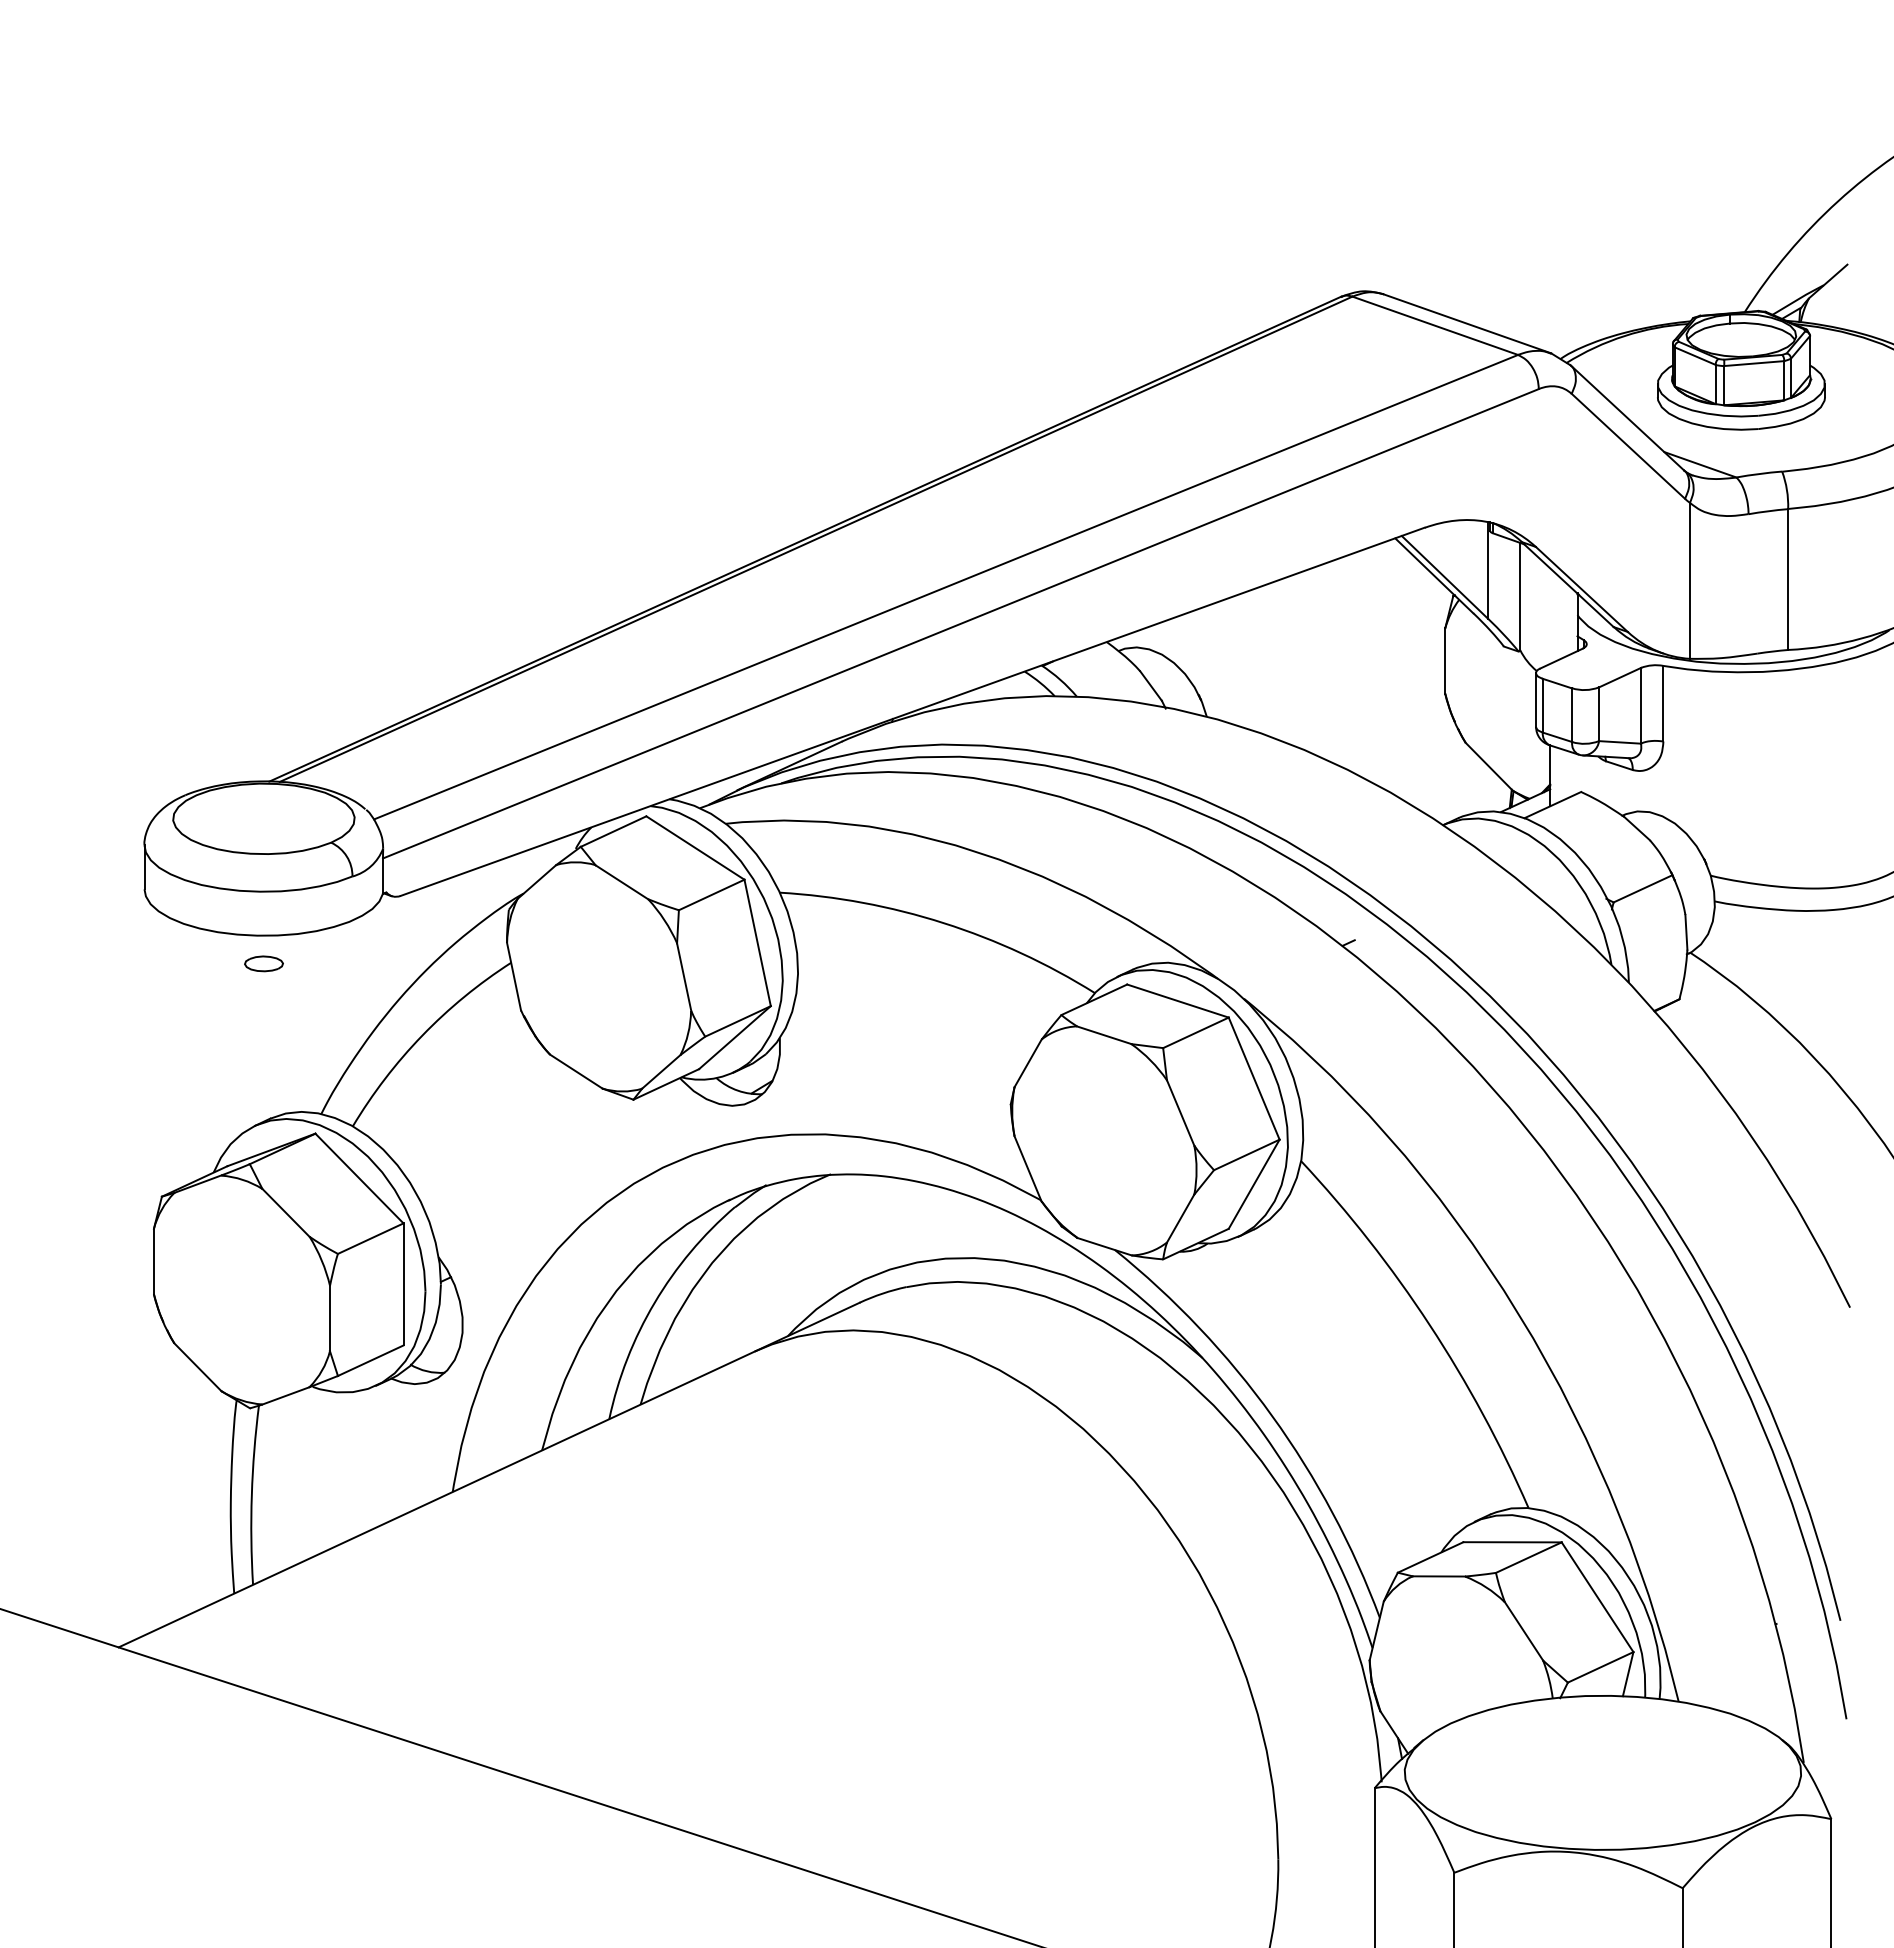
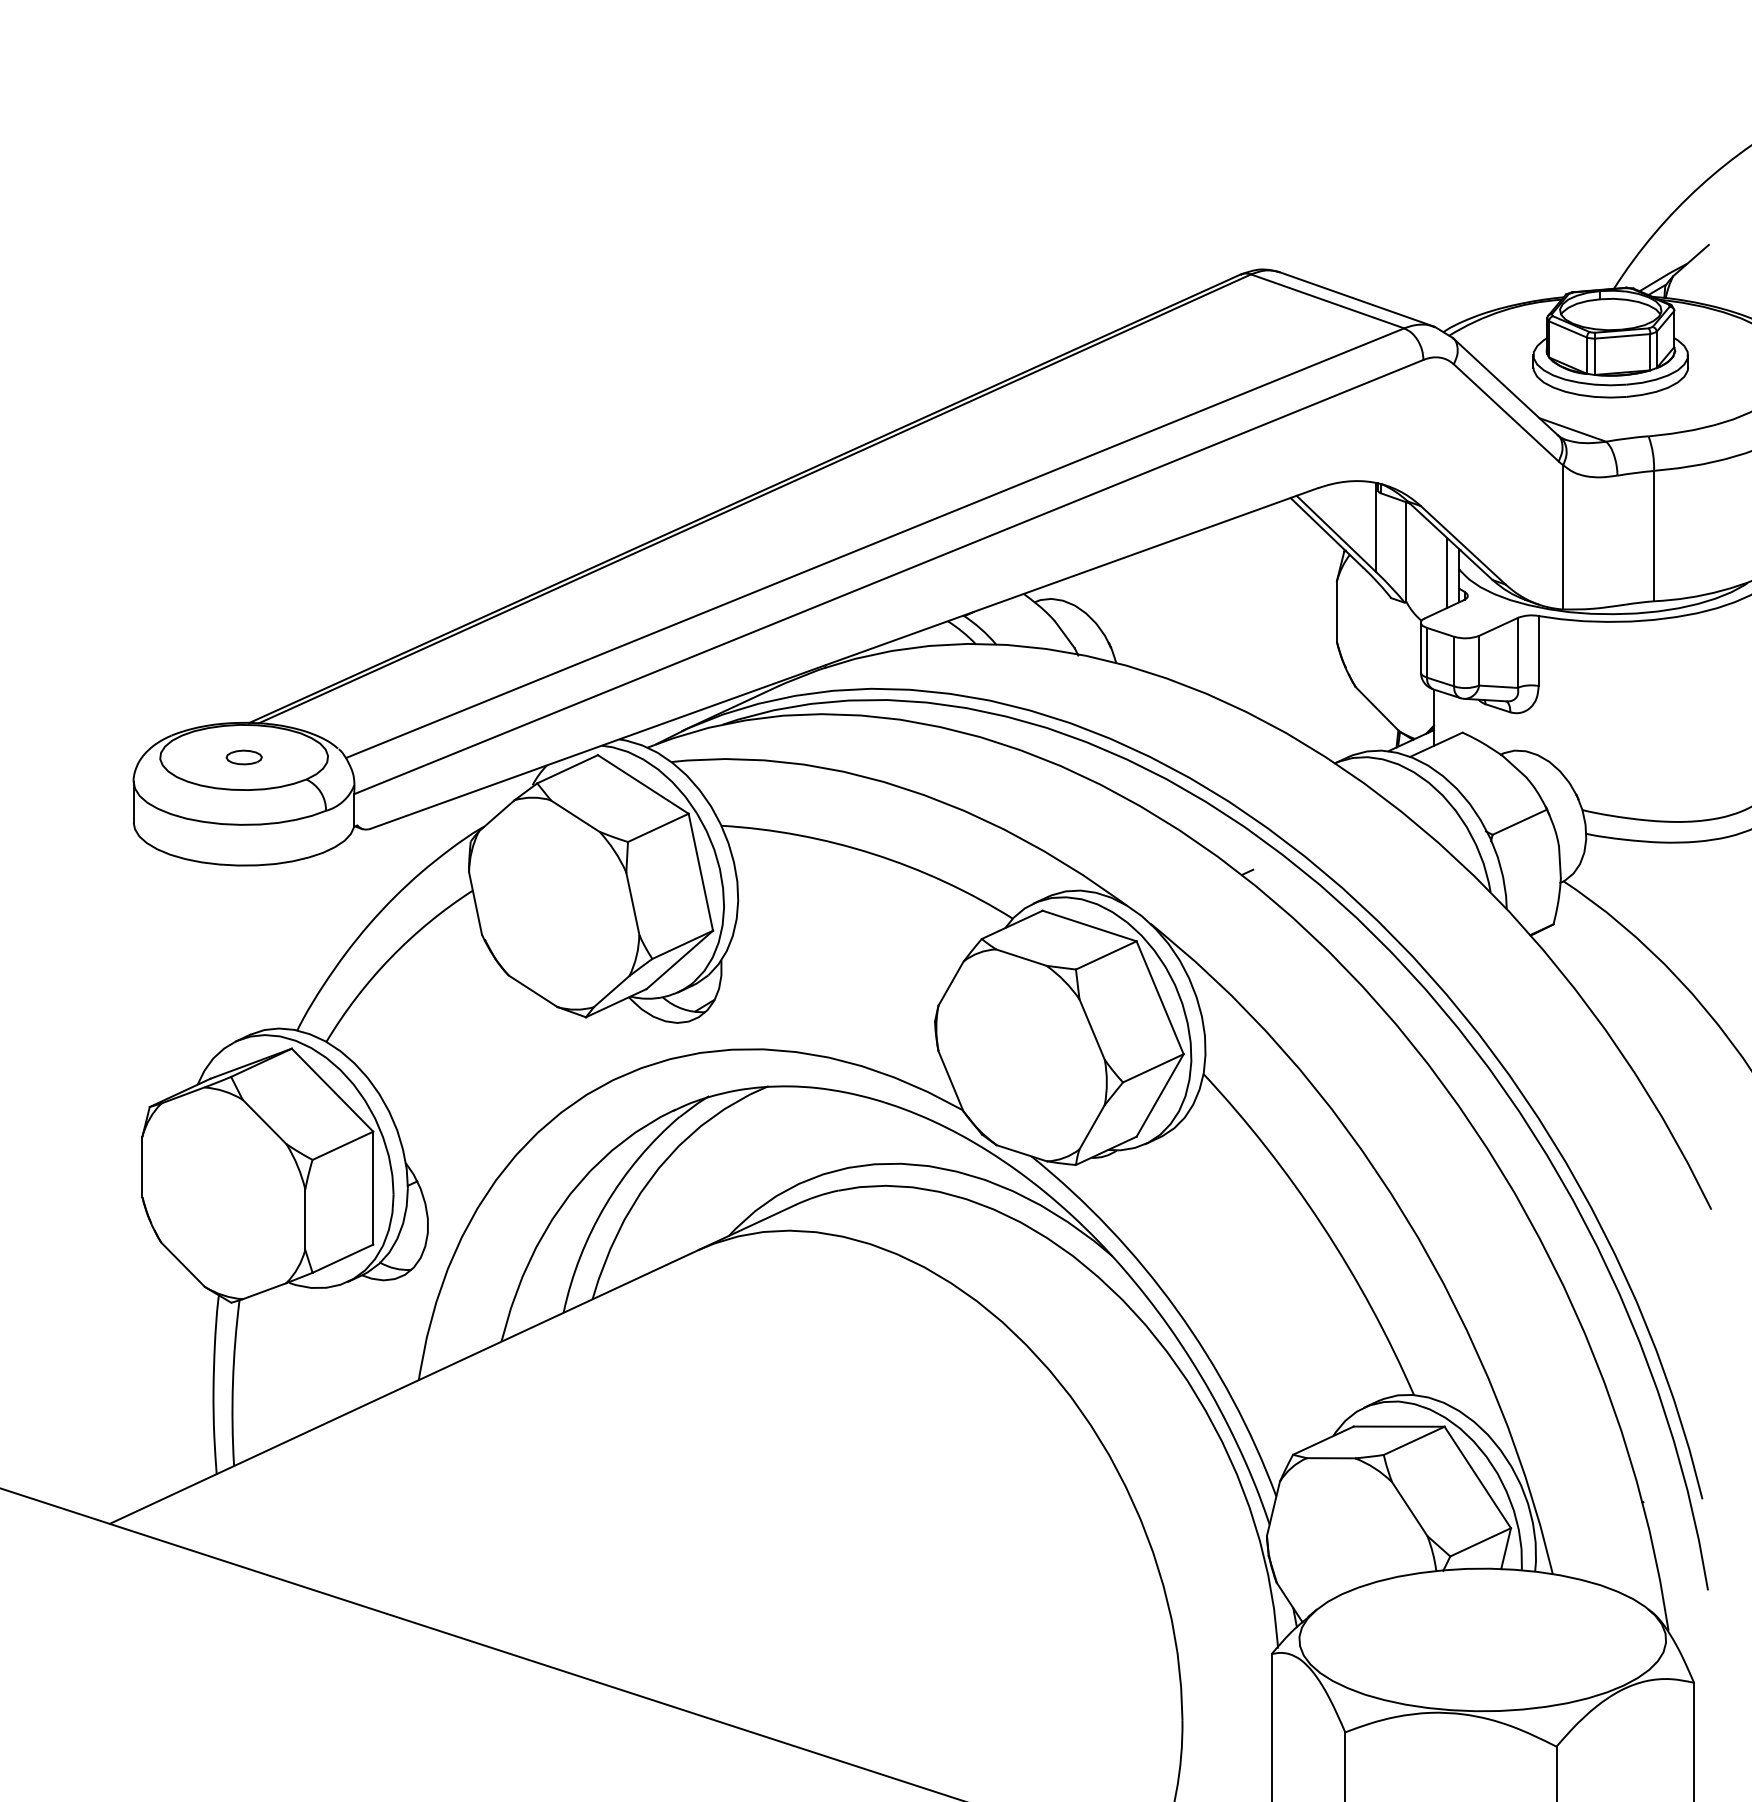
line: (1564, 619) -> (1447, 573), added
part: (263, 963) -> (243, 757), moved

